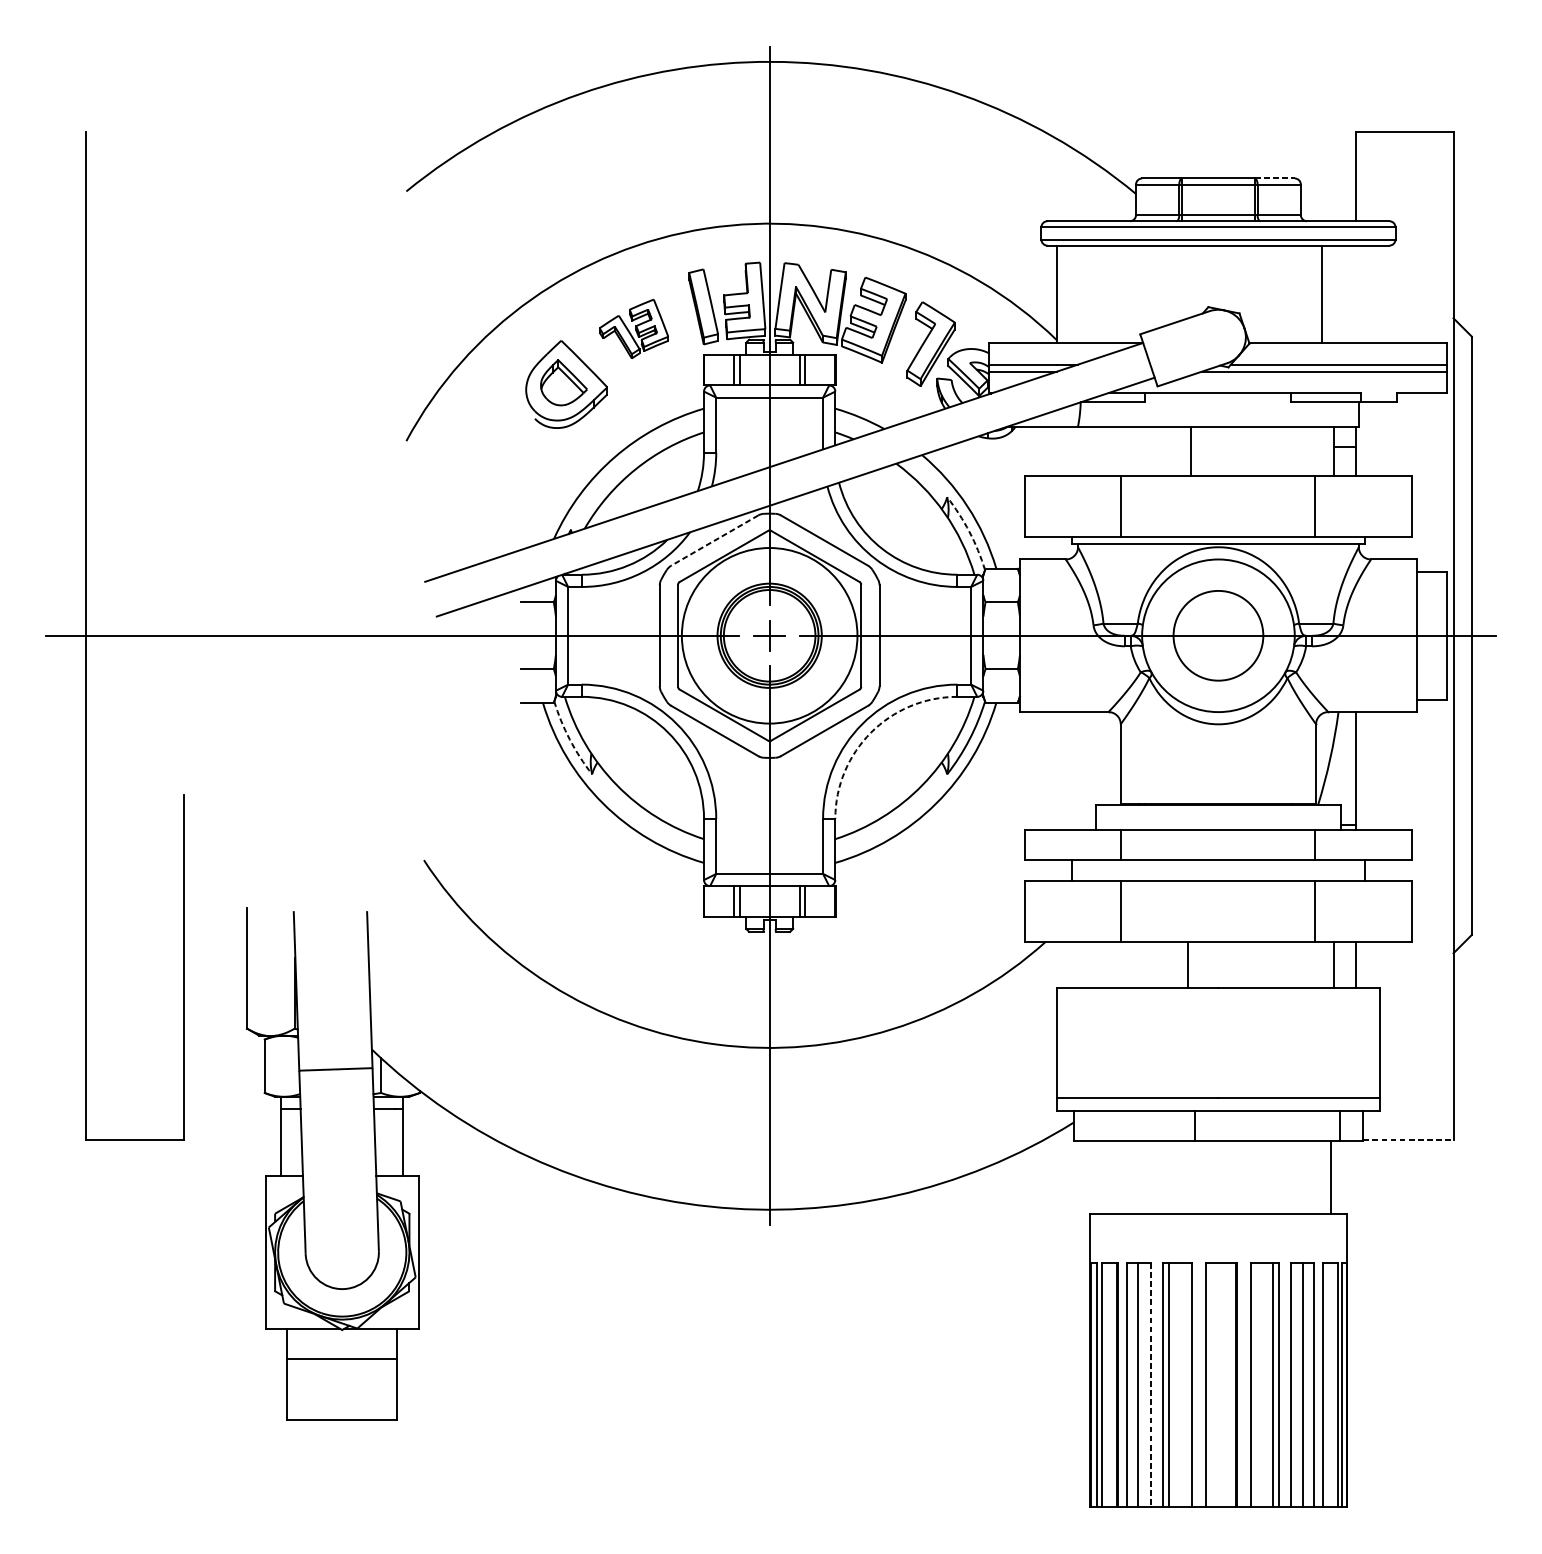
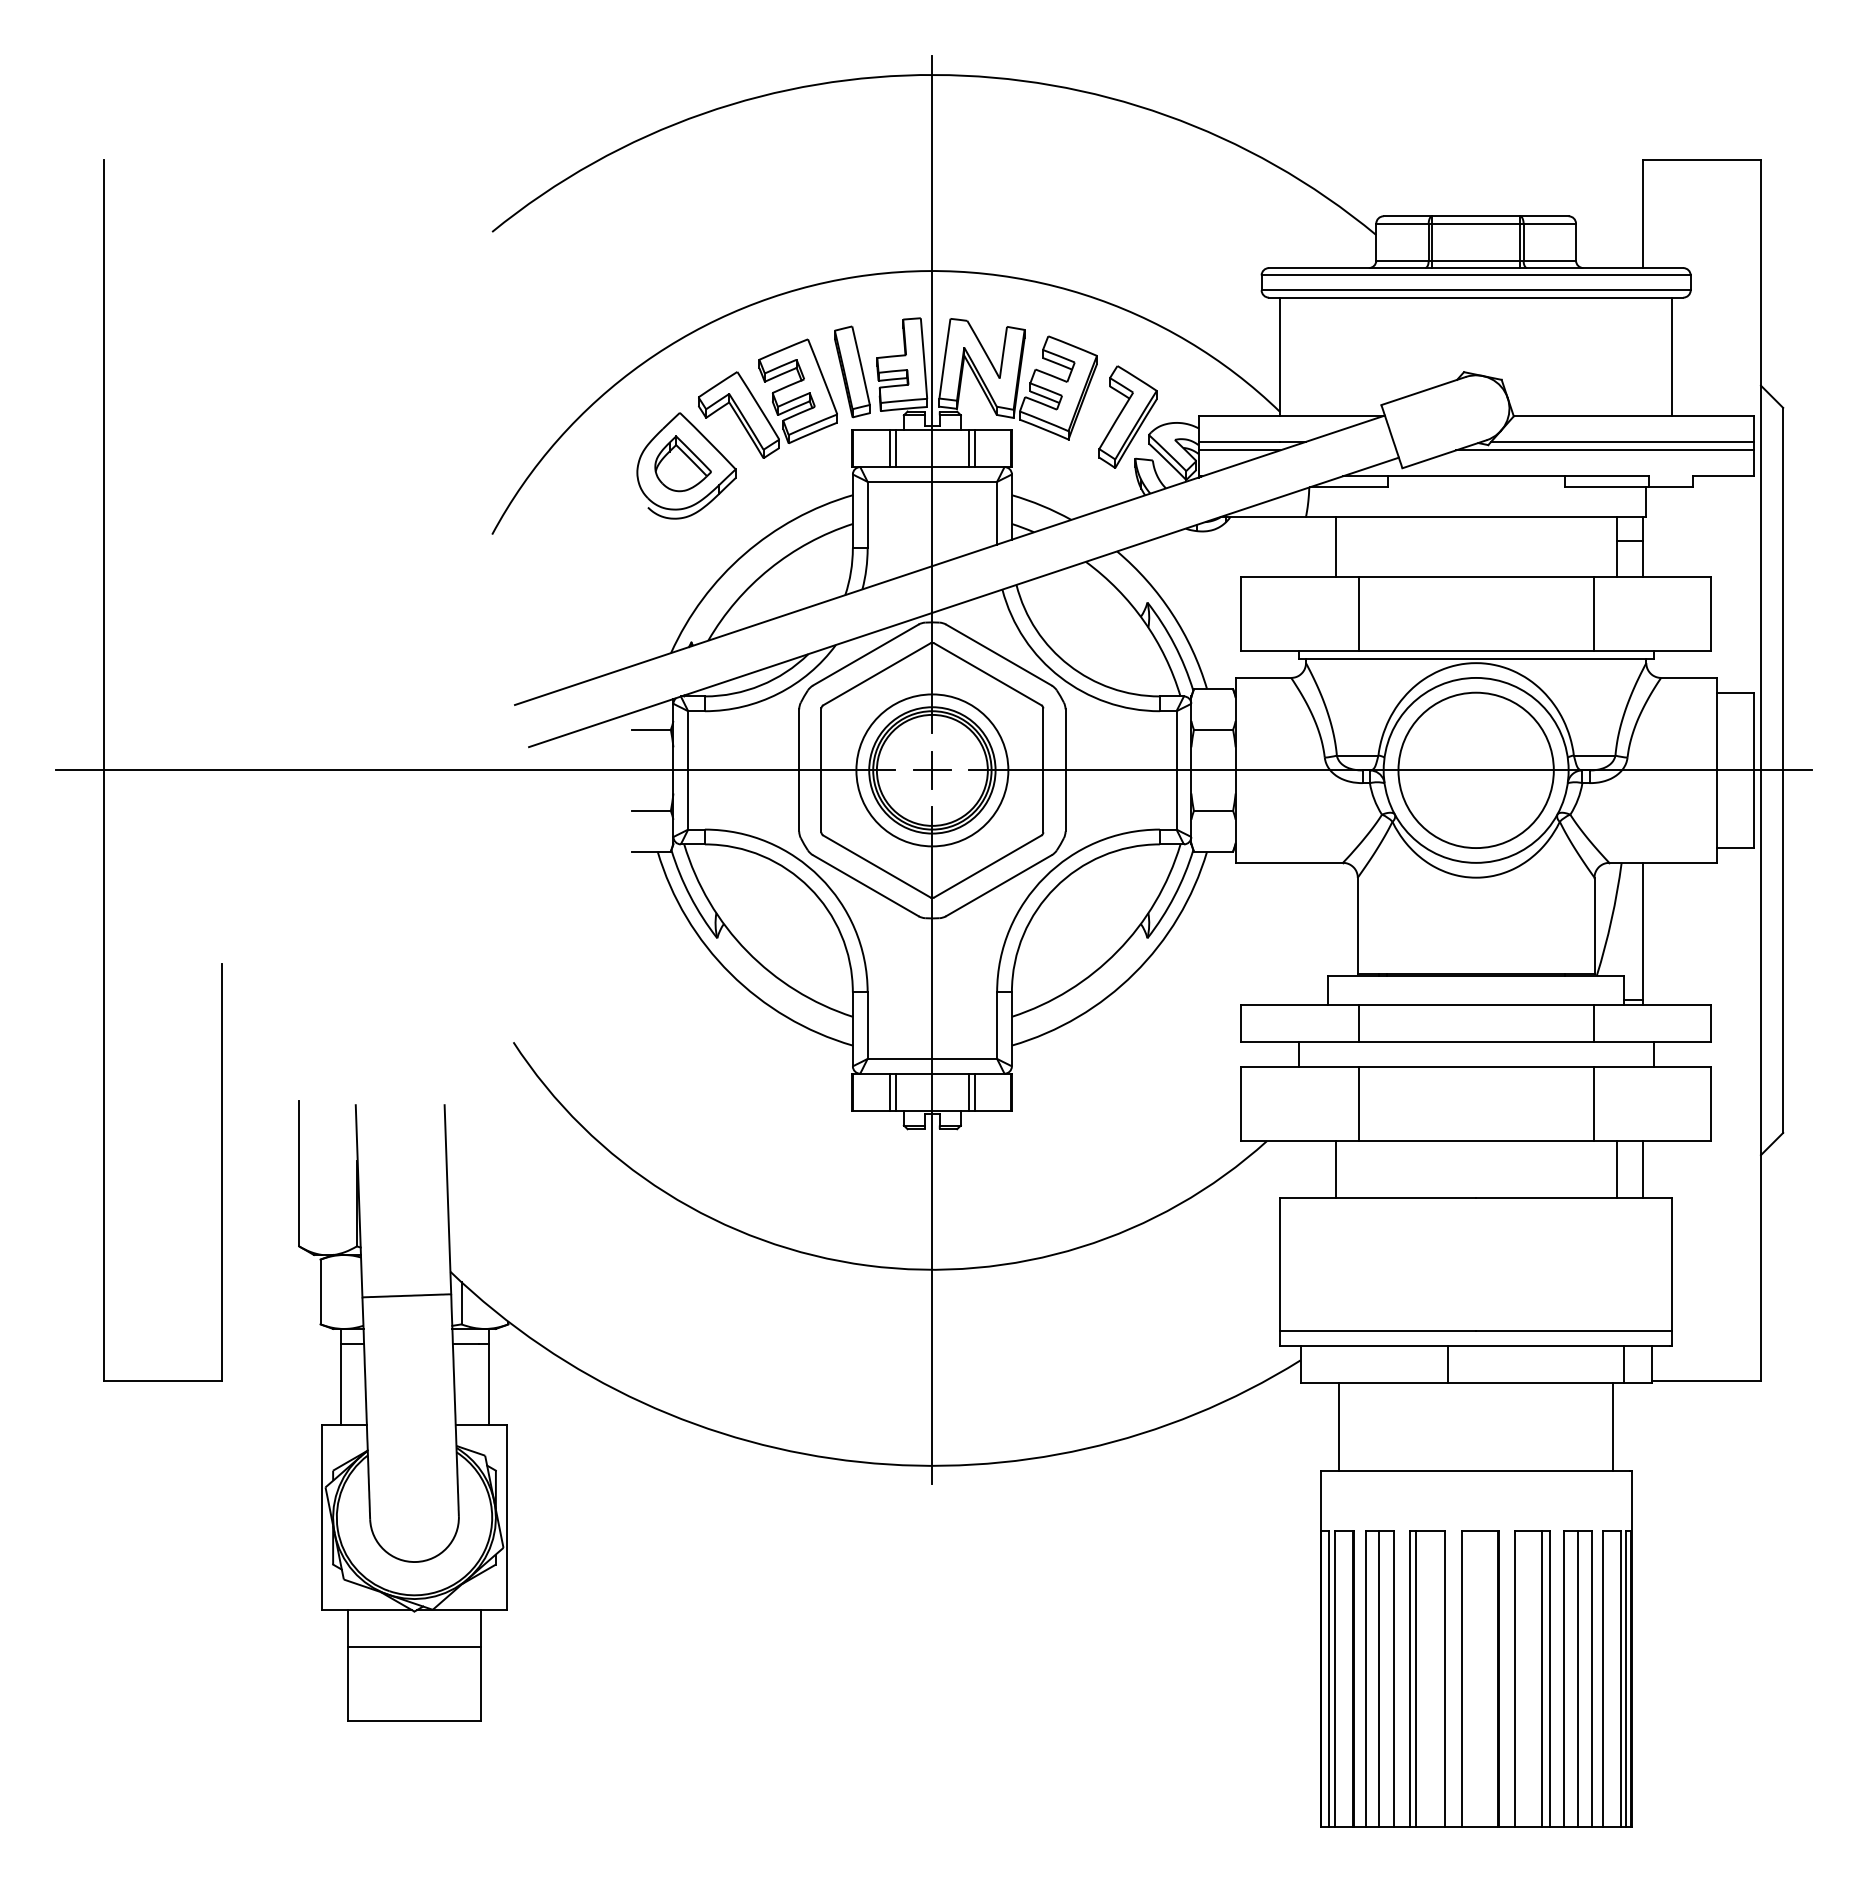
line: (1274, 178) -> (1544, 216), dashed -> solid
line: (1321, 294) -> (1672, 356), moved
part: (633, 328) -> (767, 398), size x1.67
line: (1190, 451) -> (1335, 547), moved
arc: (969, 531) -> (1174, 644), dashed -> solid
line: (714, 540) -> (865, 655), dashed -> solid
circle: (769, 635) -> (932, 770), size x0.71
circle: (1217, 635) -> (1475, 770), size x1.43
arc: (871, 732) -> (1055, 887), dashed -> solid
arc: (570, 739) -> (690, 896), dashed -> solid
line: (1188, 965) -> (1335, 1169), moved
line: (1408, 1139) -> (1706, 1380), dashed -> solid
line: (1105, 1177) -> (1339, 1426), added
line: (1151, 1385) -> (1394, 1678), dashed -> solid

